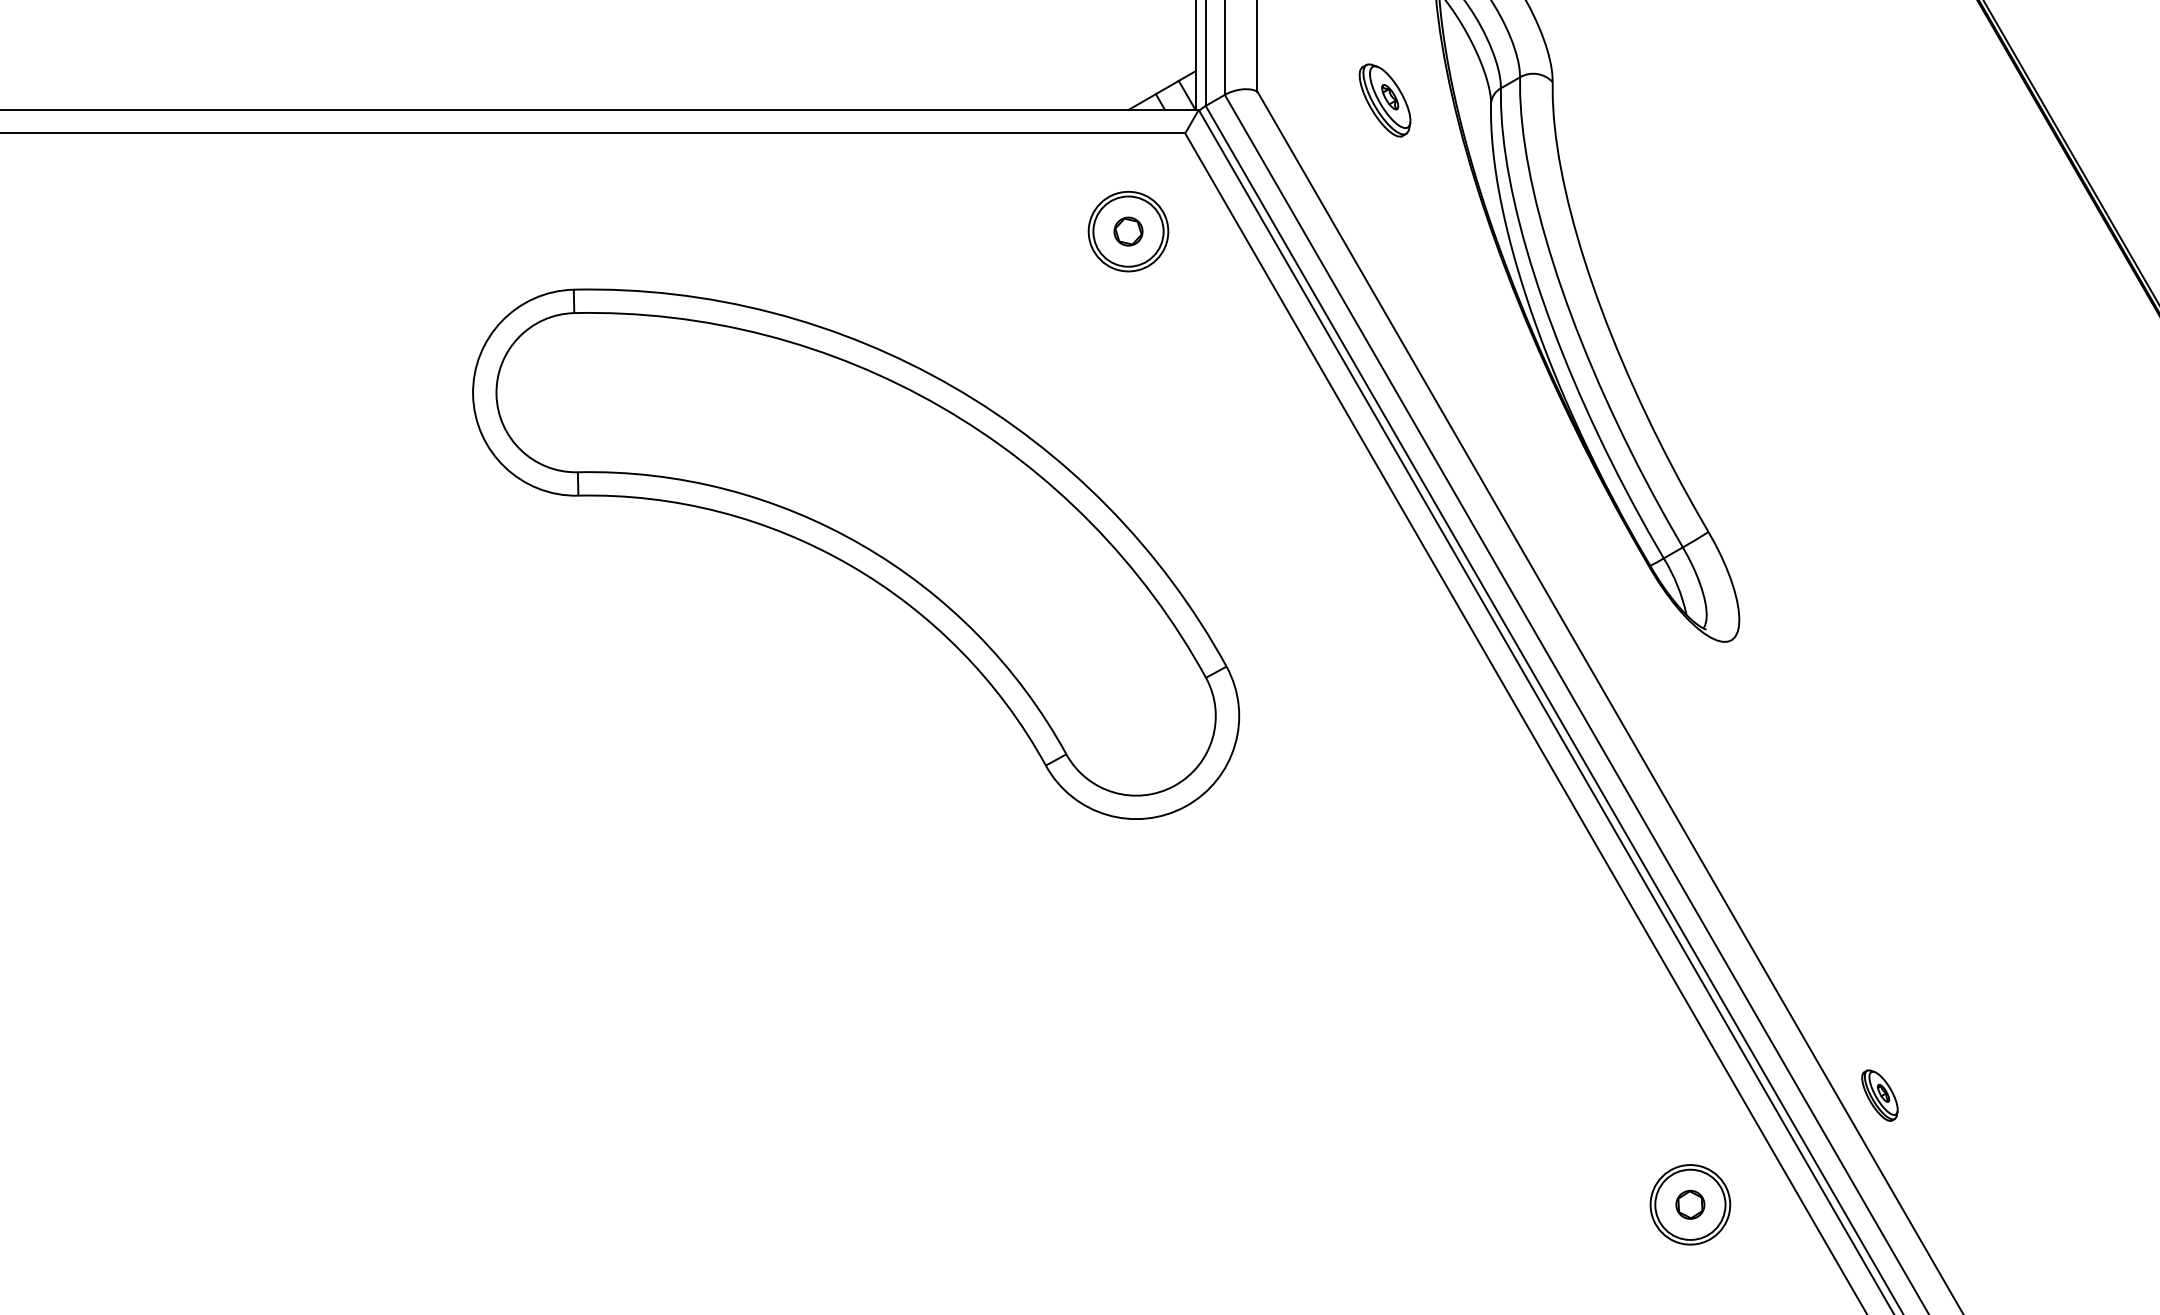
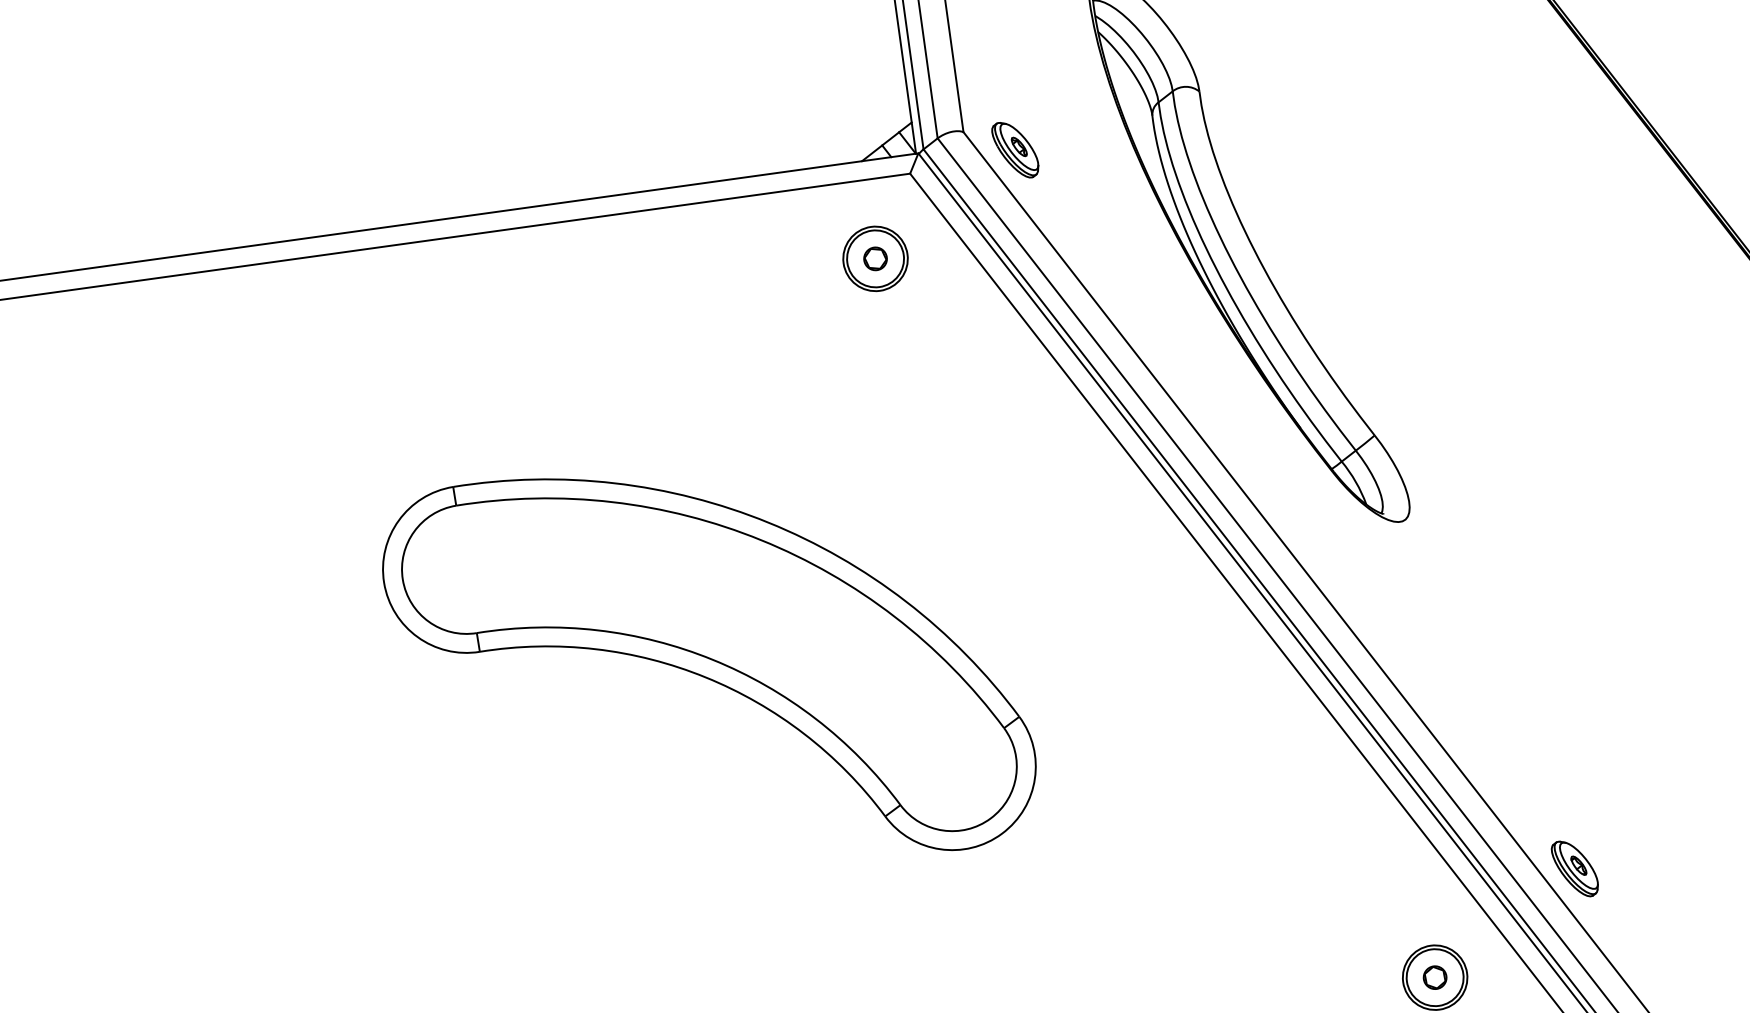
part: (1384, 100) -> (1015, 150), moved
part: (856, 553) -> (709, 667), moved
part: (1879, 1095) -> (1574, 868), size x1.43

